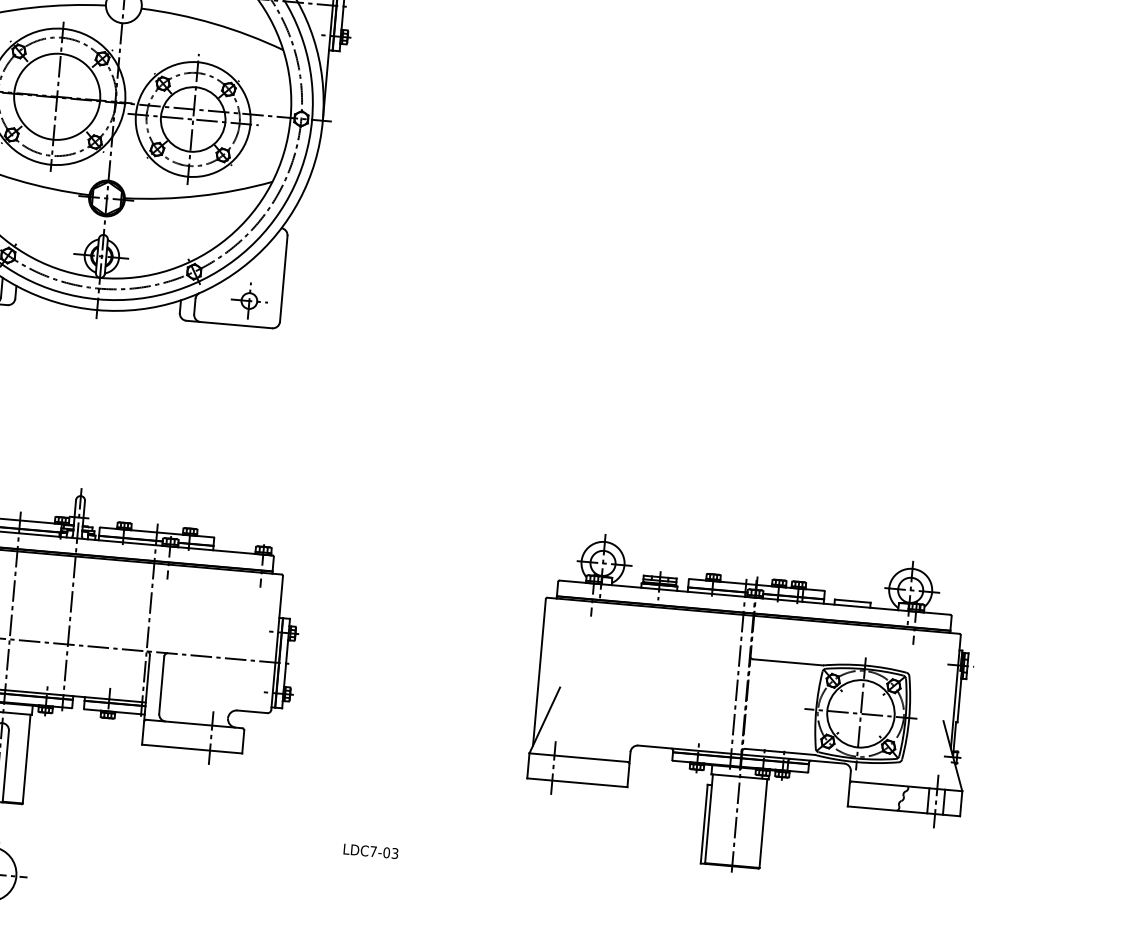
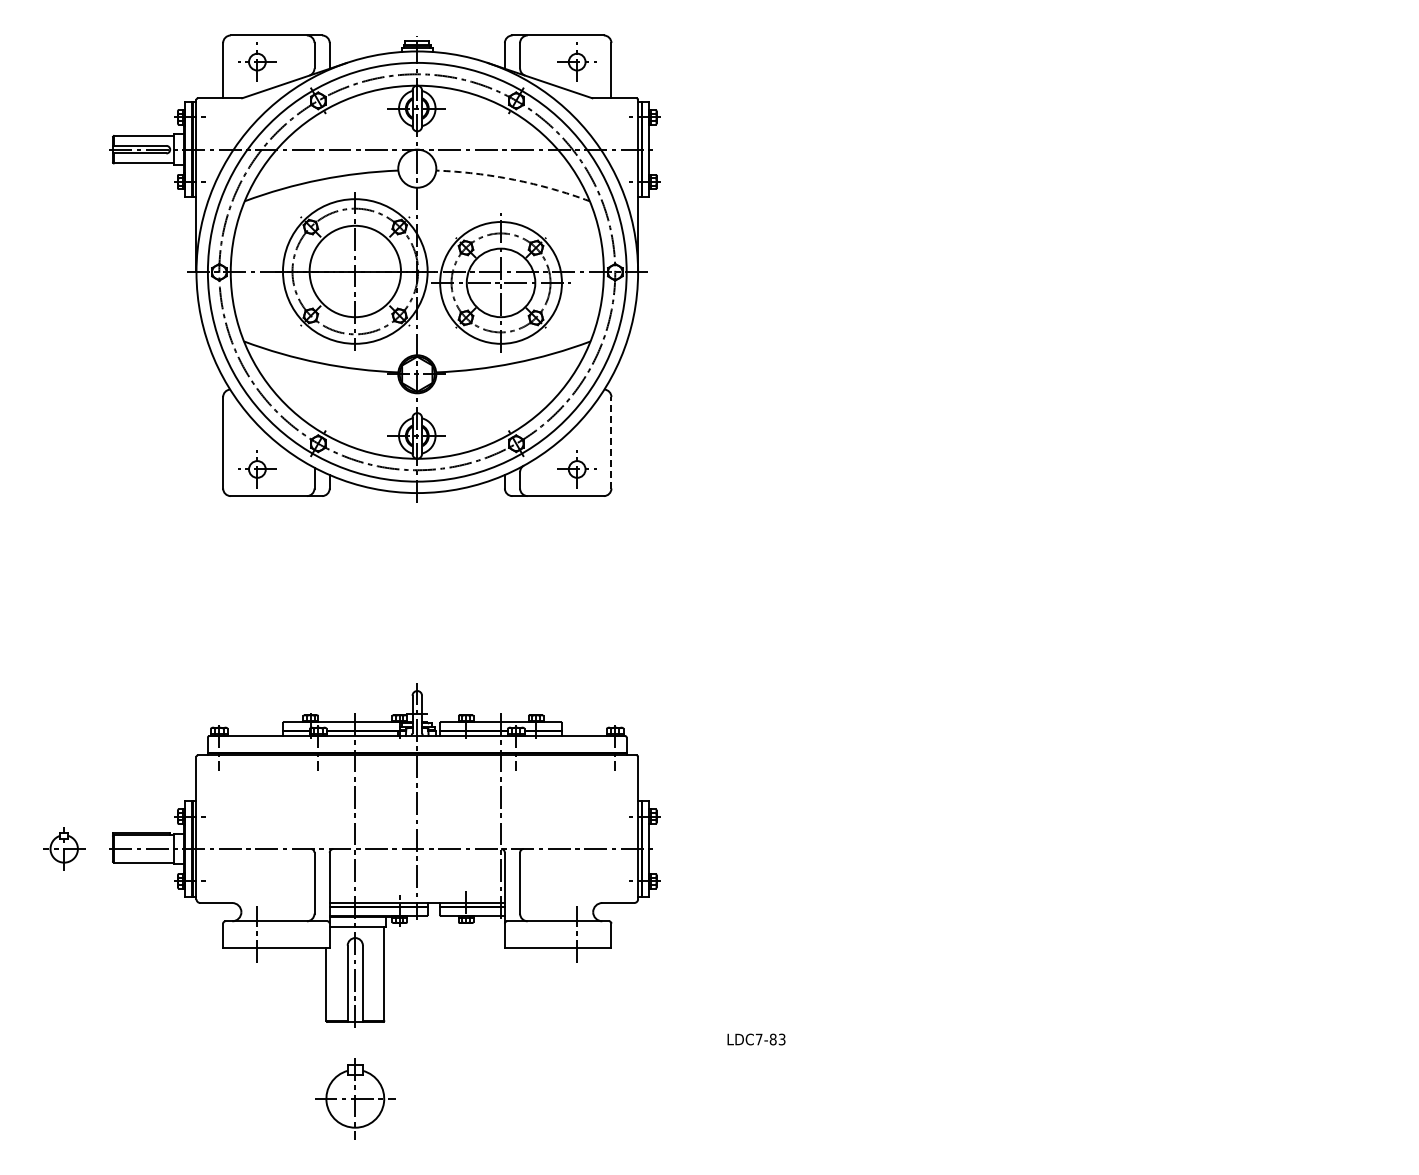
arc: (214, 23) -> (514, 179), solid -> dashed
line: (283, 278) -> (611, 442), solid -> dashed
part: (750, 710) -> (1144, 855), removed
text: (386, 852) -> (772, 1039), LDC7-03 -> LDC7-83

